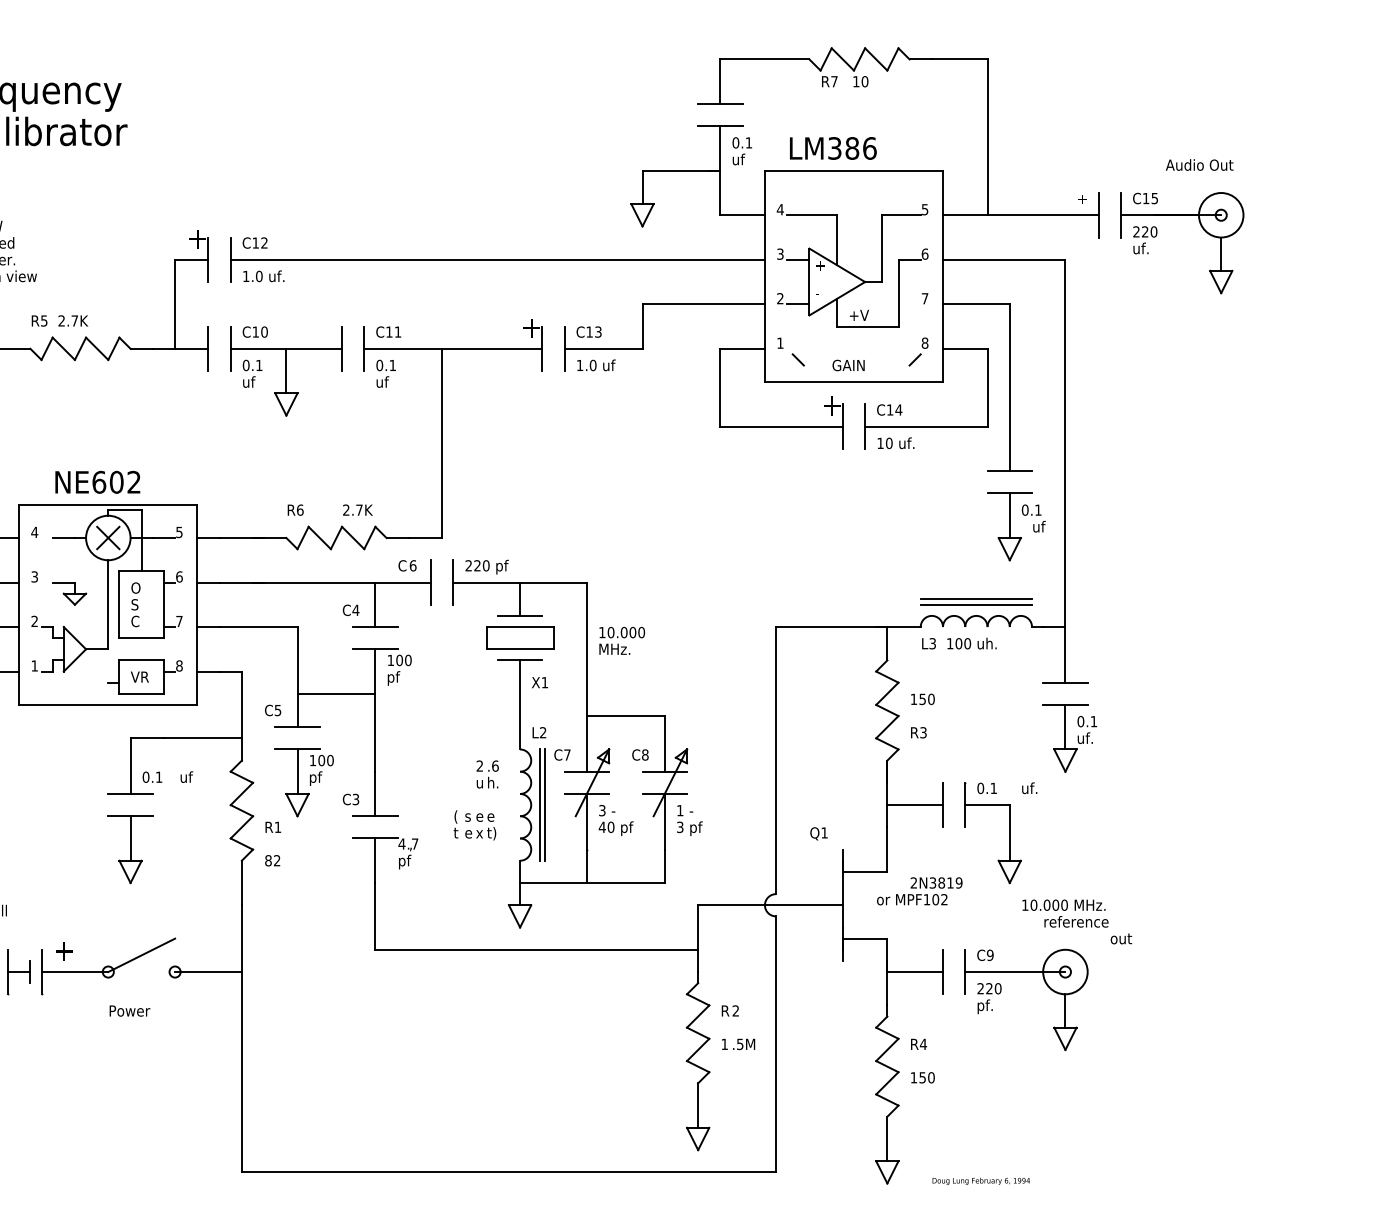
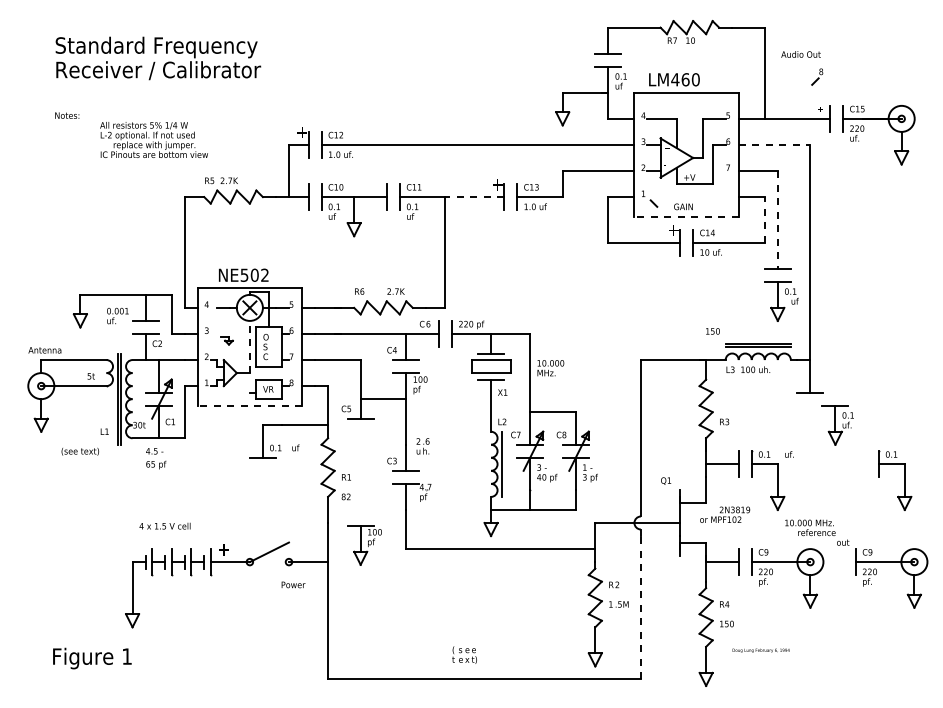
text: (852, 148) -> (685, 79), LM386 -> LM460
text: (1198, 165) -> (800, 54), moved
line: (1004, 258) -> (774, 144), solid -> dashed
line: (491, 349) -> (474, 197), solid -> dashed
part: (918, 351) -> (817, 76), moved
line: (853, 381) -> (686, 216), solid -> dashed
line: (987, 387) -> (764, 219), solid -> dashed
line: (1009, 387) -> (777, 219), solid -> dashed
text: (99, 480) -> (244, 274), NE602 -> NE502
part: (68, 593) -> (226, 340), size x0.6
line: (107, 603) -> (249, 346), solid -> dashed
text: (922, 699) -> (712, 331), moved
line: (107, 704) -> (249, 405), solid -> dashed
part: (1068, 738) -> (837, 425), moved
text: (486, 774) -> (422, 446), moved
part: (304, 783) -> (364, 545), moved
line: (544, 803) -> (505, 463), removed
text: (474, 824) -> (464, 654), moved
part: (1226, 832) -> (904, 480), added
part: (129, 849) -> (262, 490), removed
part: (1222, 984) -> (902, 569), added
text: (129, 1010) -> (293, 584), moved
line: (775, 1049) -> (640, 607), solid -> dashed
text: (980, 1181) -> (760, 650), moved

